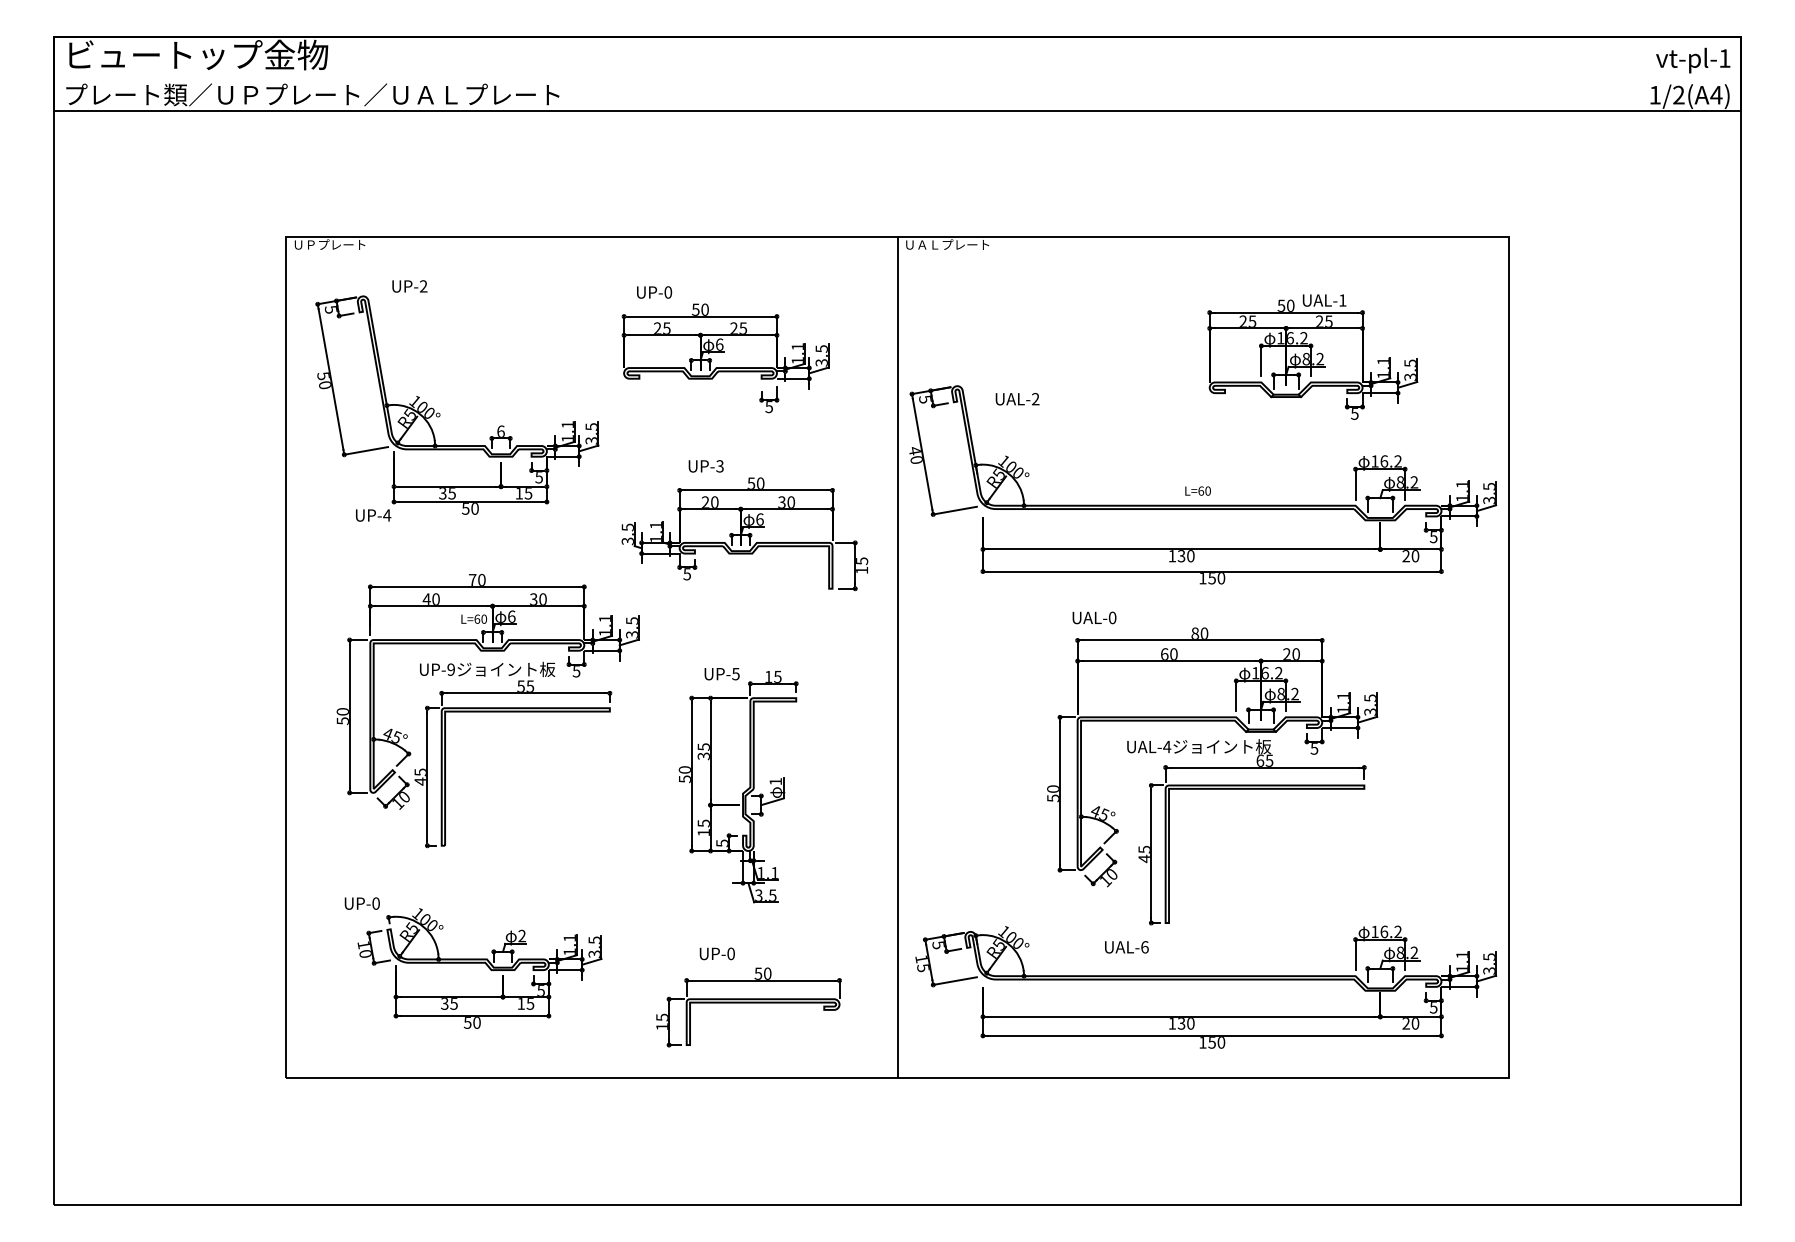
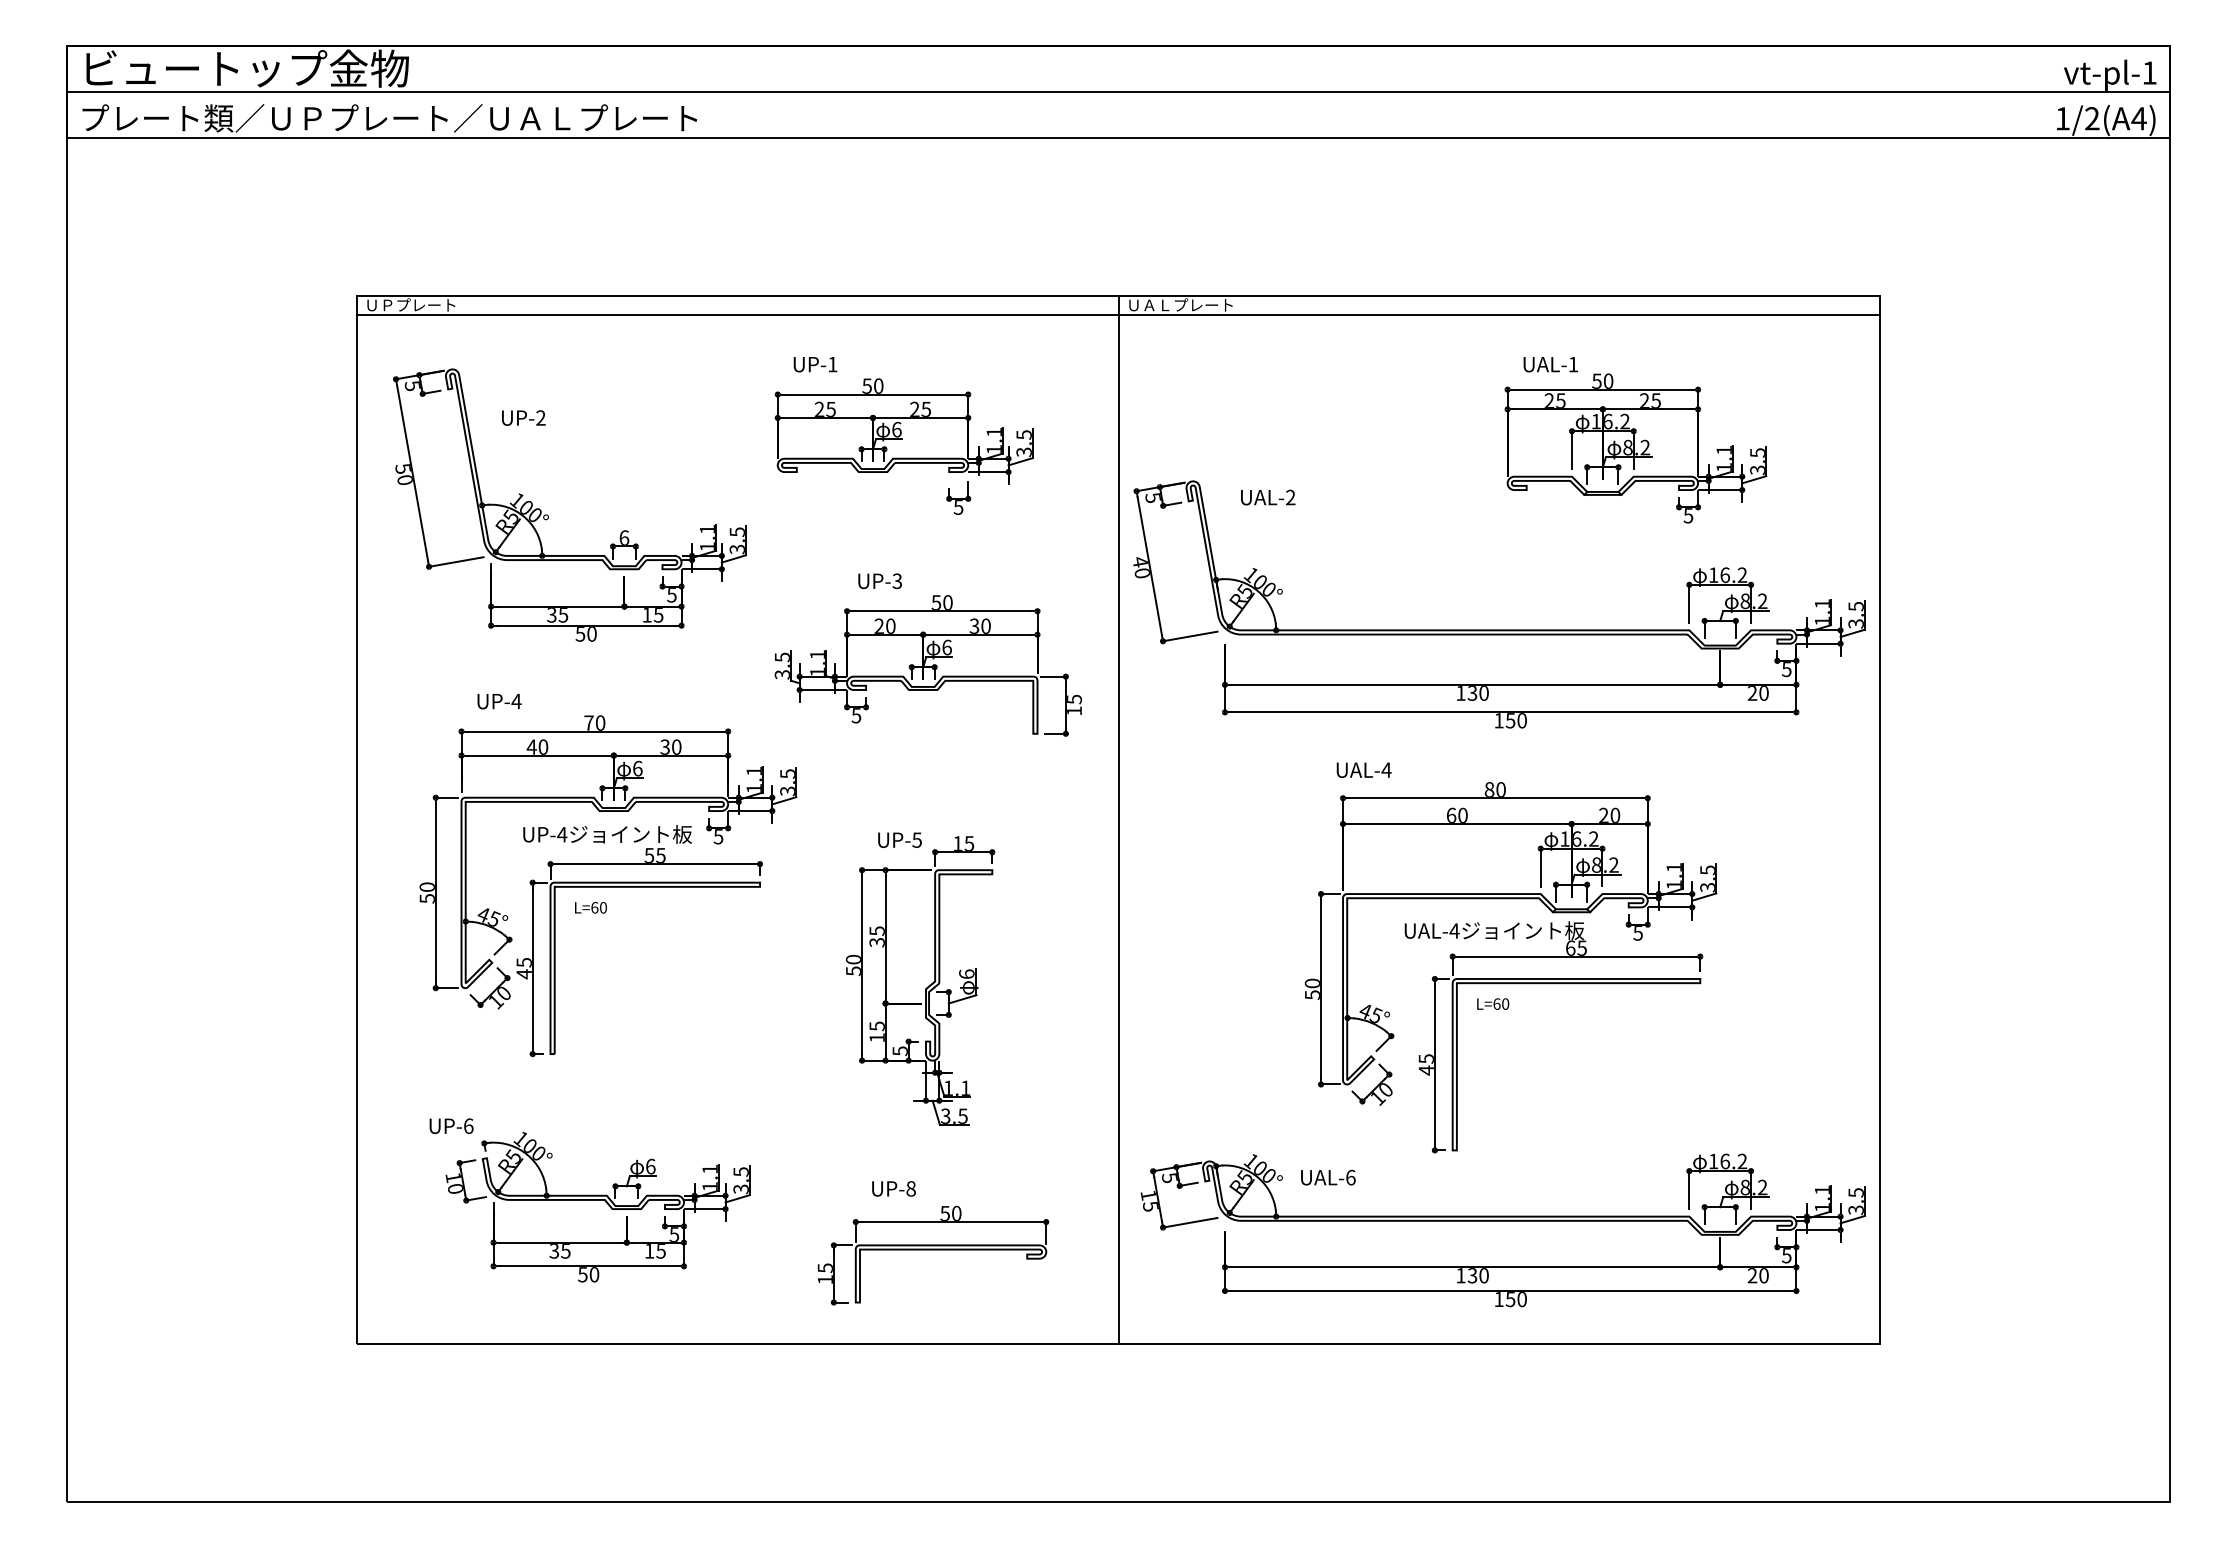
line: (897, 74) -> (1118, 92), added
line: (897, 252) -> (1118, 314), added
text: (409, 285) -> (523, 417), moved
text: (668, 292) -> (832, 364), UP-0 -> UP-1
text: (1324, 300) -> (1550, 364), moved
text: (1198, 490) -> (1493, 1003), moved
text: (373, 515) -> (499, 701), moved
text: (1112, 617) -> (1386, 769), UAL-0 -> UAL-4
text: (473, 618) -> (590, 907), moved
text: (451, 669) -> (562, 834), UP-9 -> UP-4
text: (775, 781) -> (966, 973), 1 -> 6
text: (375, 903) -> (468, 1125), UP-0 -> UP-6
text: (521, 935) -> (650, 1166), 2 -> 6
text: (1126, 947) -> (1328, 1177), moved
text: (730, 953) -> (910, 1188), UP-0 -> UP-8

